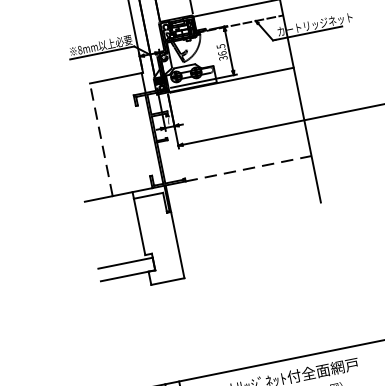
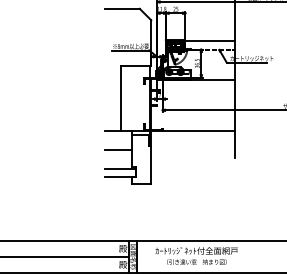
line: (101, 139) -> (120, 98), dashed -> solid
line: (249, 167) -> (199, 130), dashed -> solid
line: (115, 230) -> (118, 150), added

